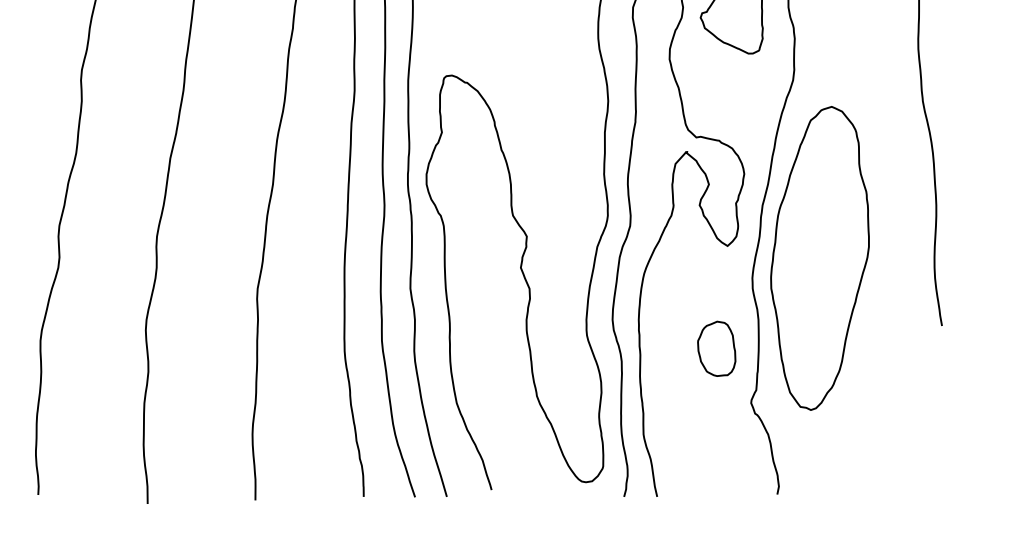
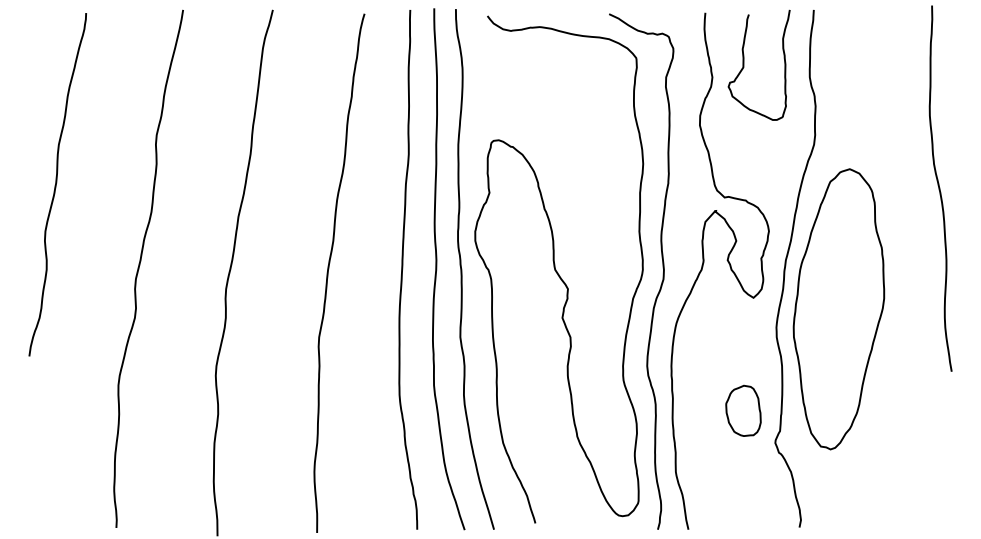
part: (716, 348) -> (743, 410), moved

